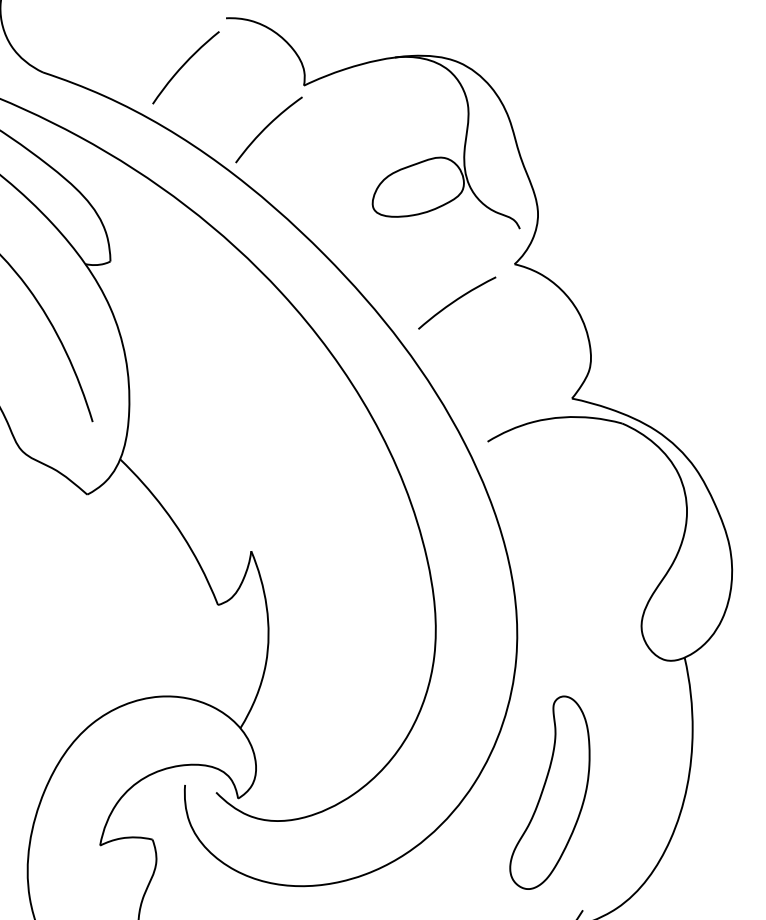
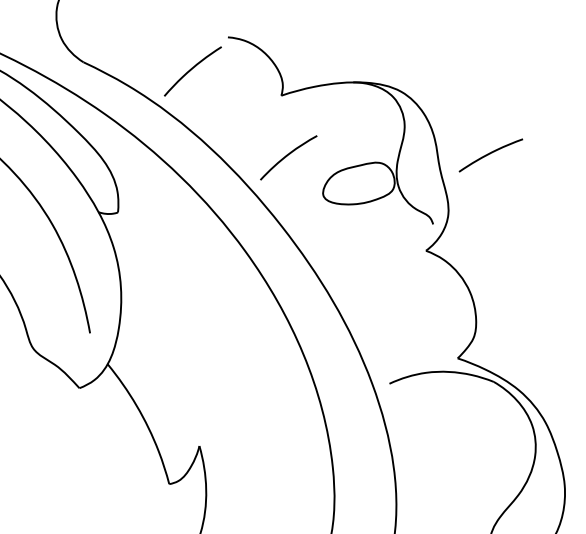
curve: (267, 127) -> (287, 155), moved
curve: (456, 301) -> (490, 154), moved

